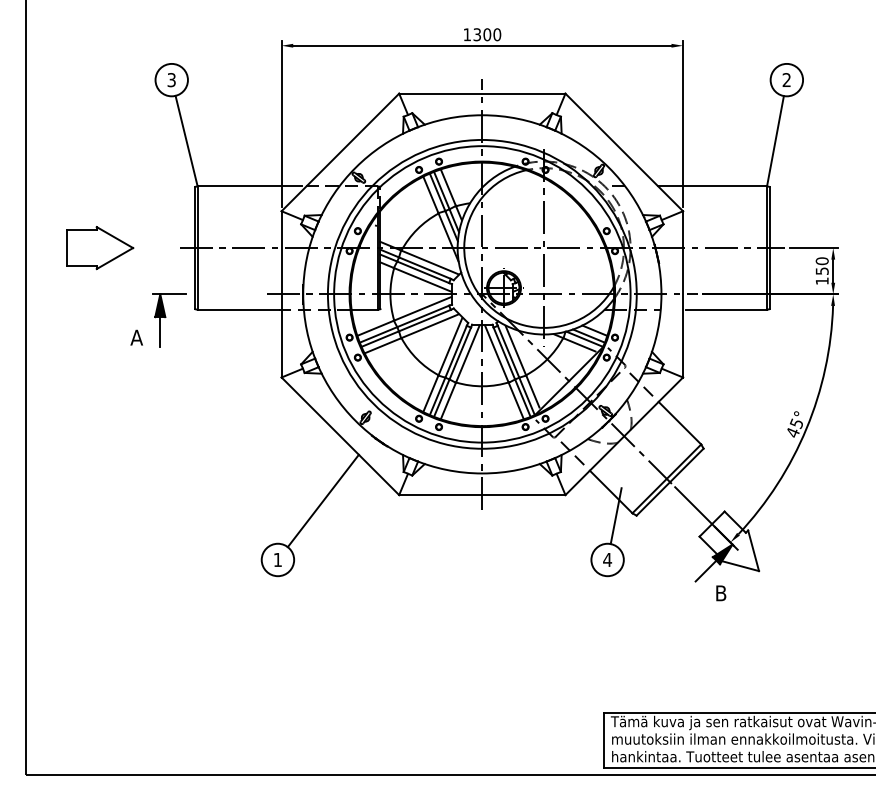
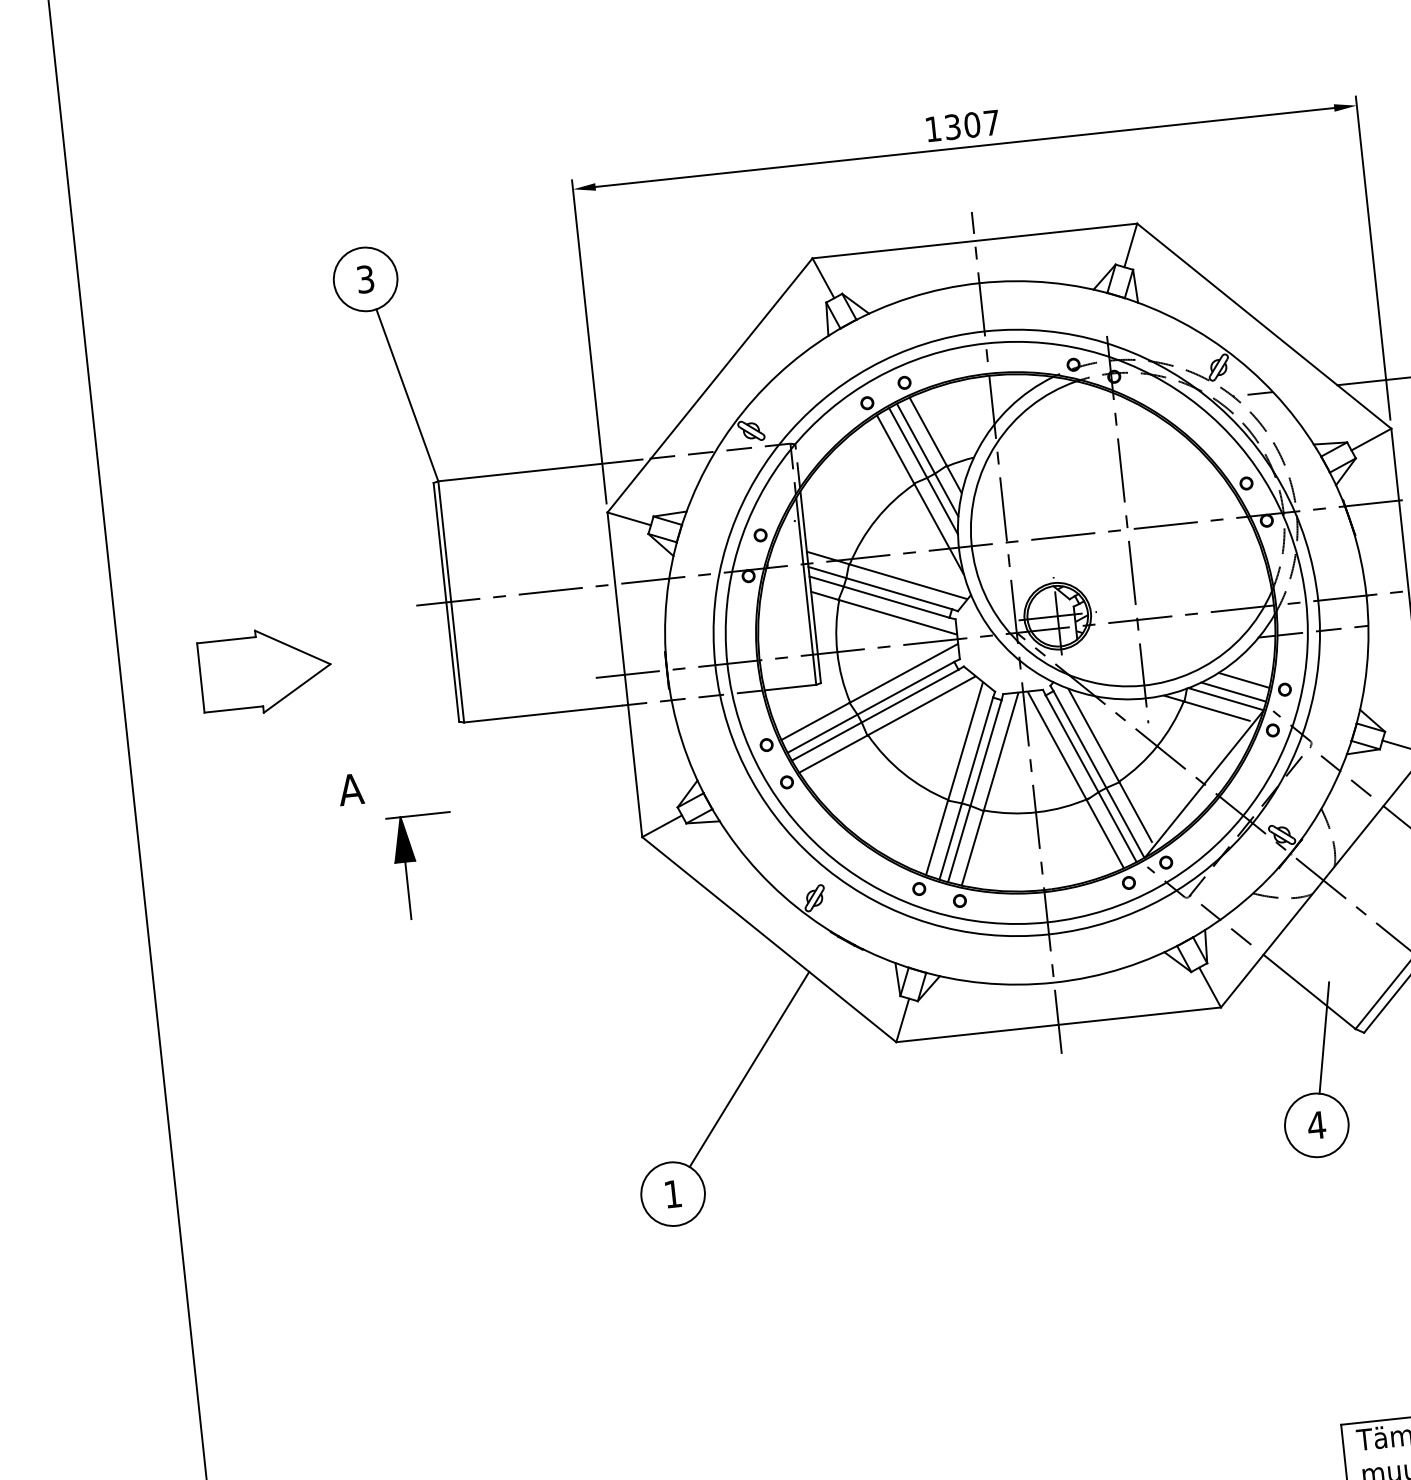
text: (497, 34) -> (992, 122), 1300 -> 1307
part: (100, 248) -> (266, 671), moved
part: (169, 320) -> (423, 866), moved

